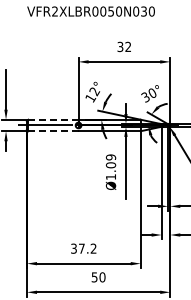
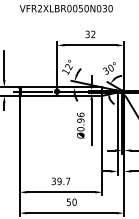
line: (53, 119) -> (38, 87), dashed -> solid
line: (53, 131) -> (38, 96), dashed -> solid
text: (110, 167) -> (80, 122), Ø1.09 -> Ø0.96
text: (87, 248) -> (63, 181), 37.2 -> 39.7

